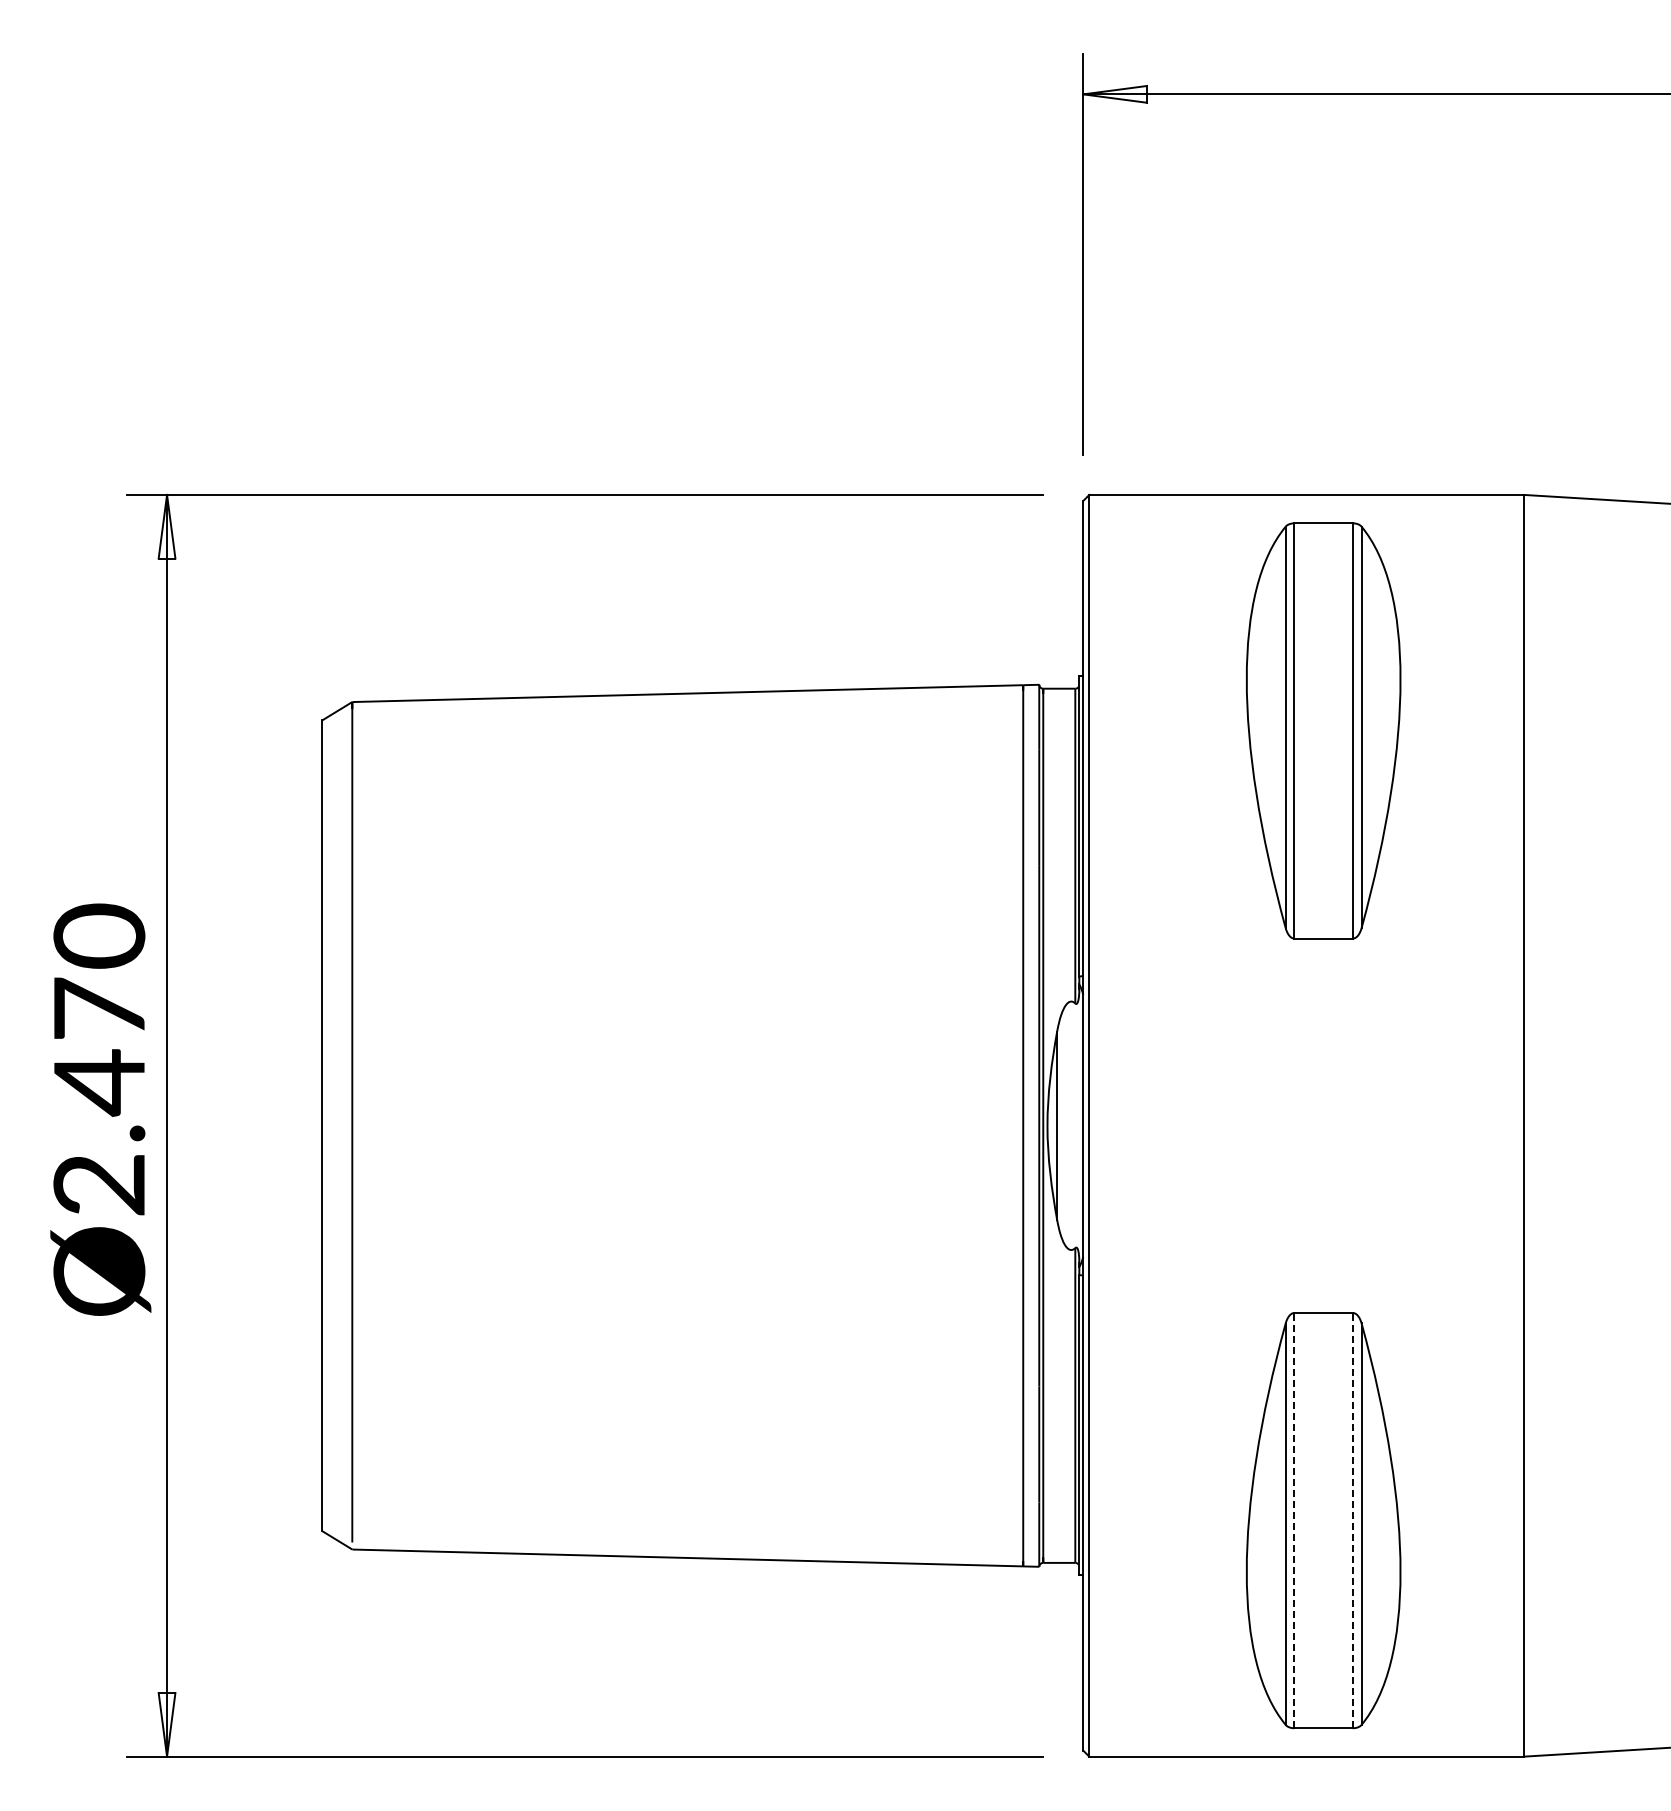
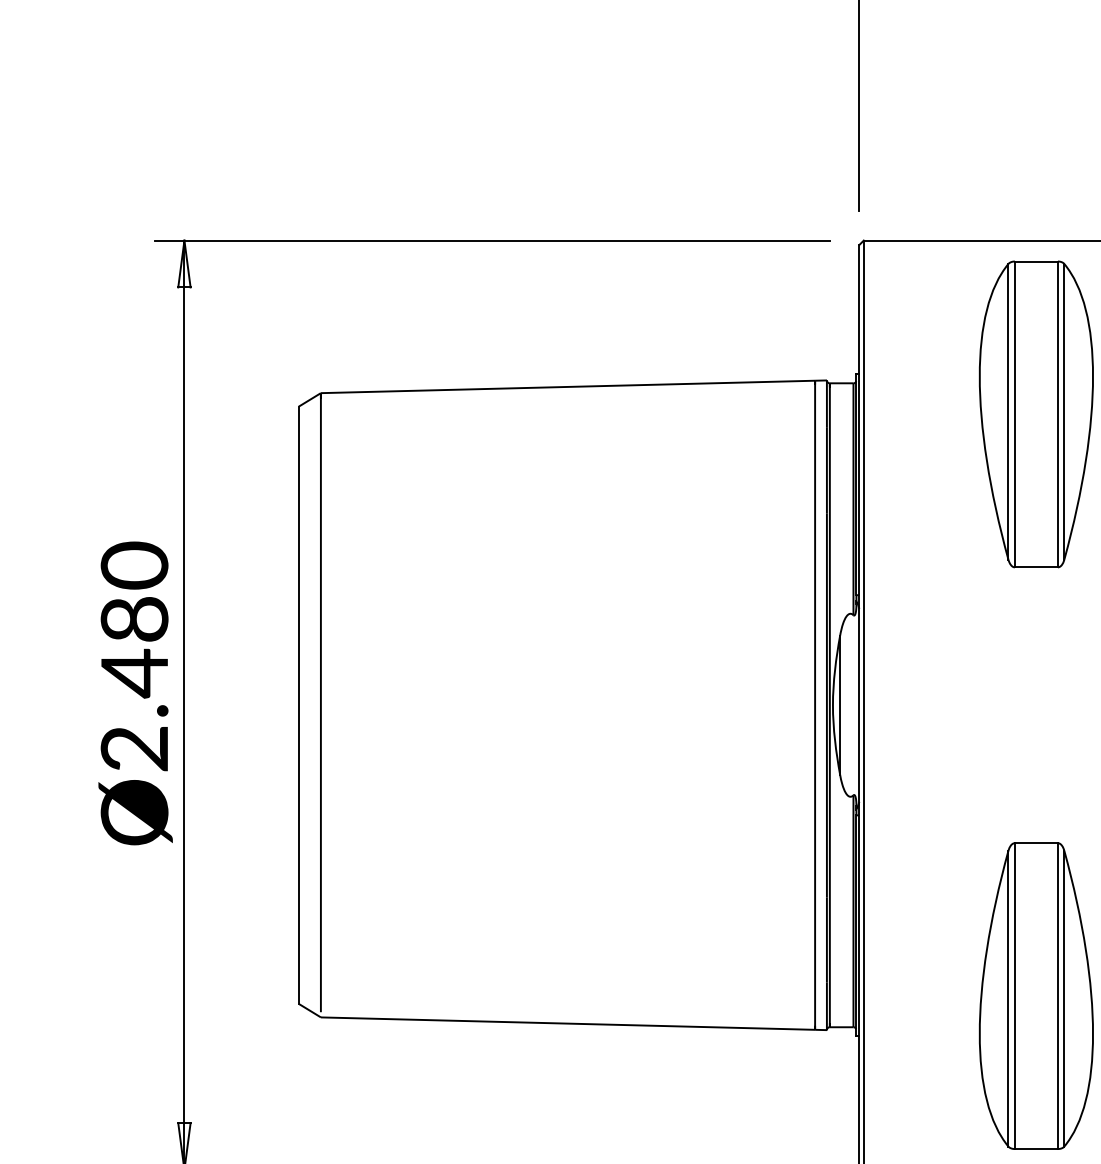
text: (99, 1008) -> (134, 618), Ø2.470 -> Ø2.480
line: (1294, 1520) -> (1014, 996), dashed -> solid
line: (1352, 1520) -> (1057, 996), dashed -> solid

